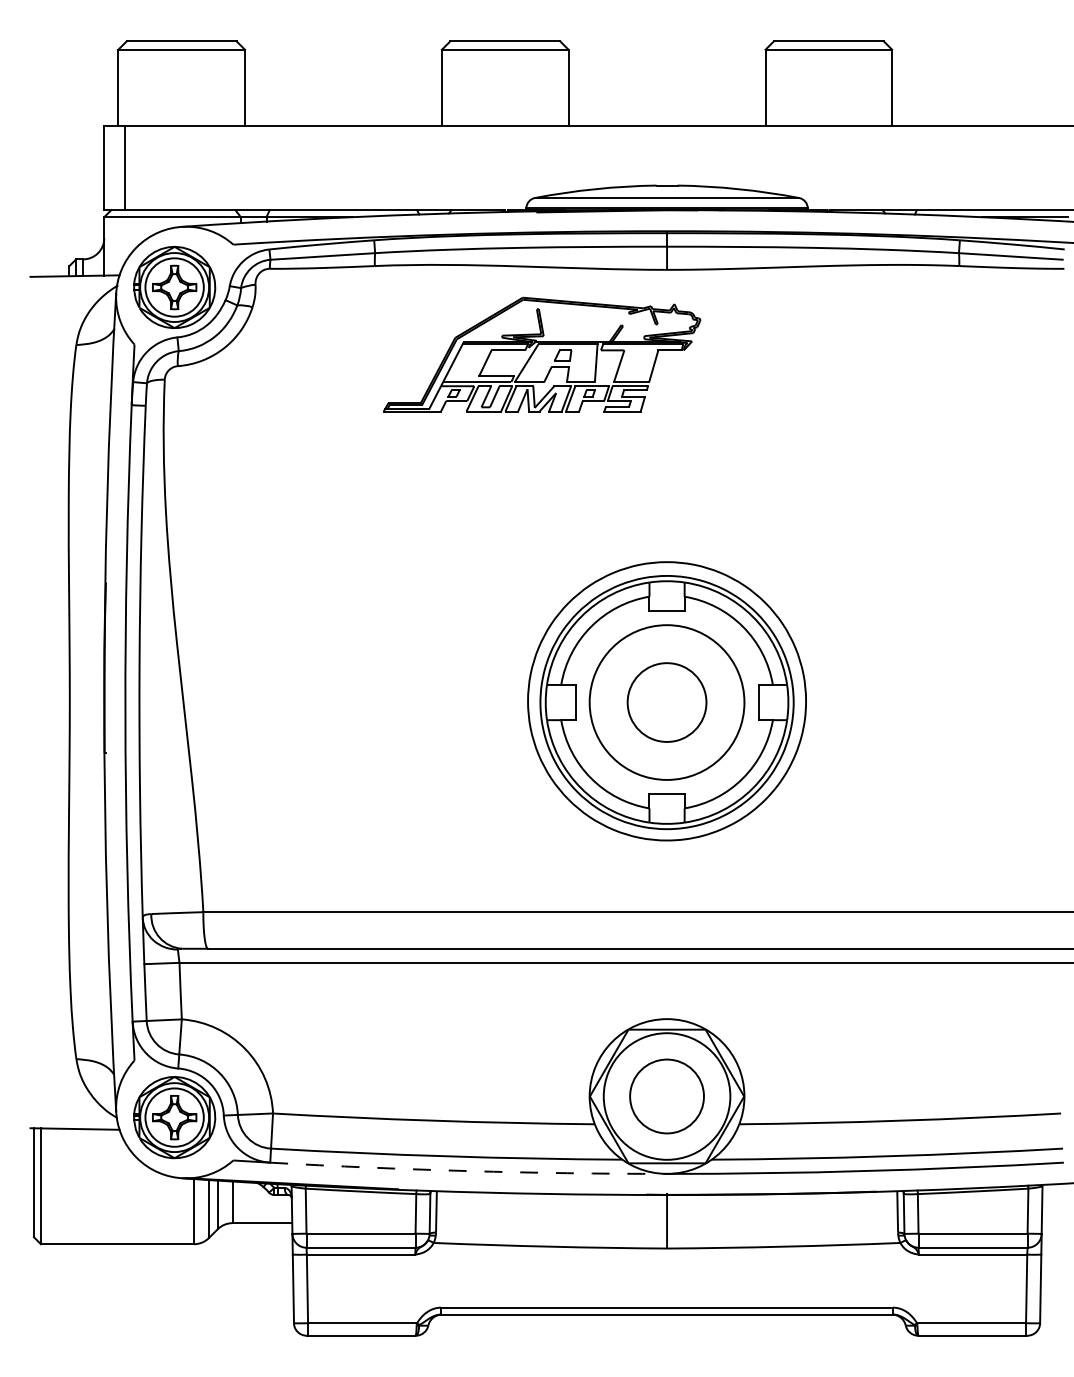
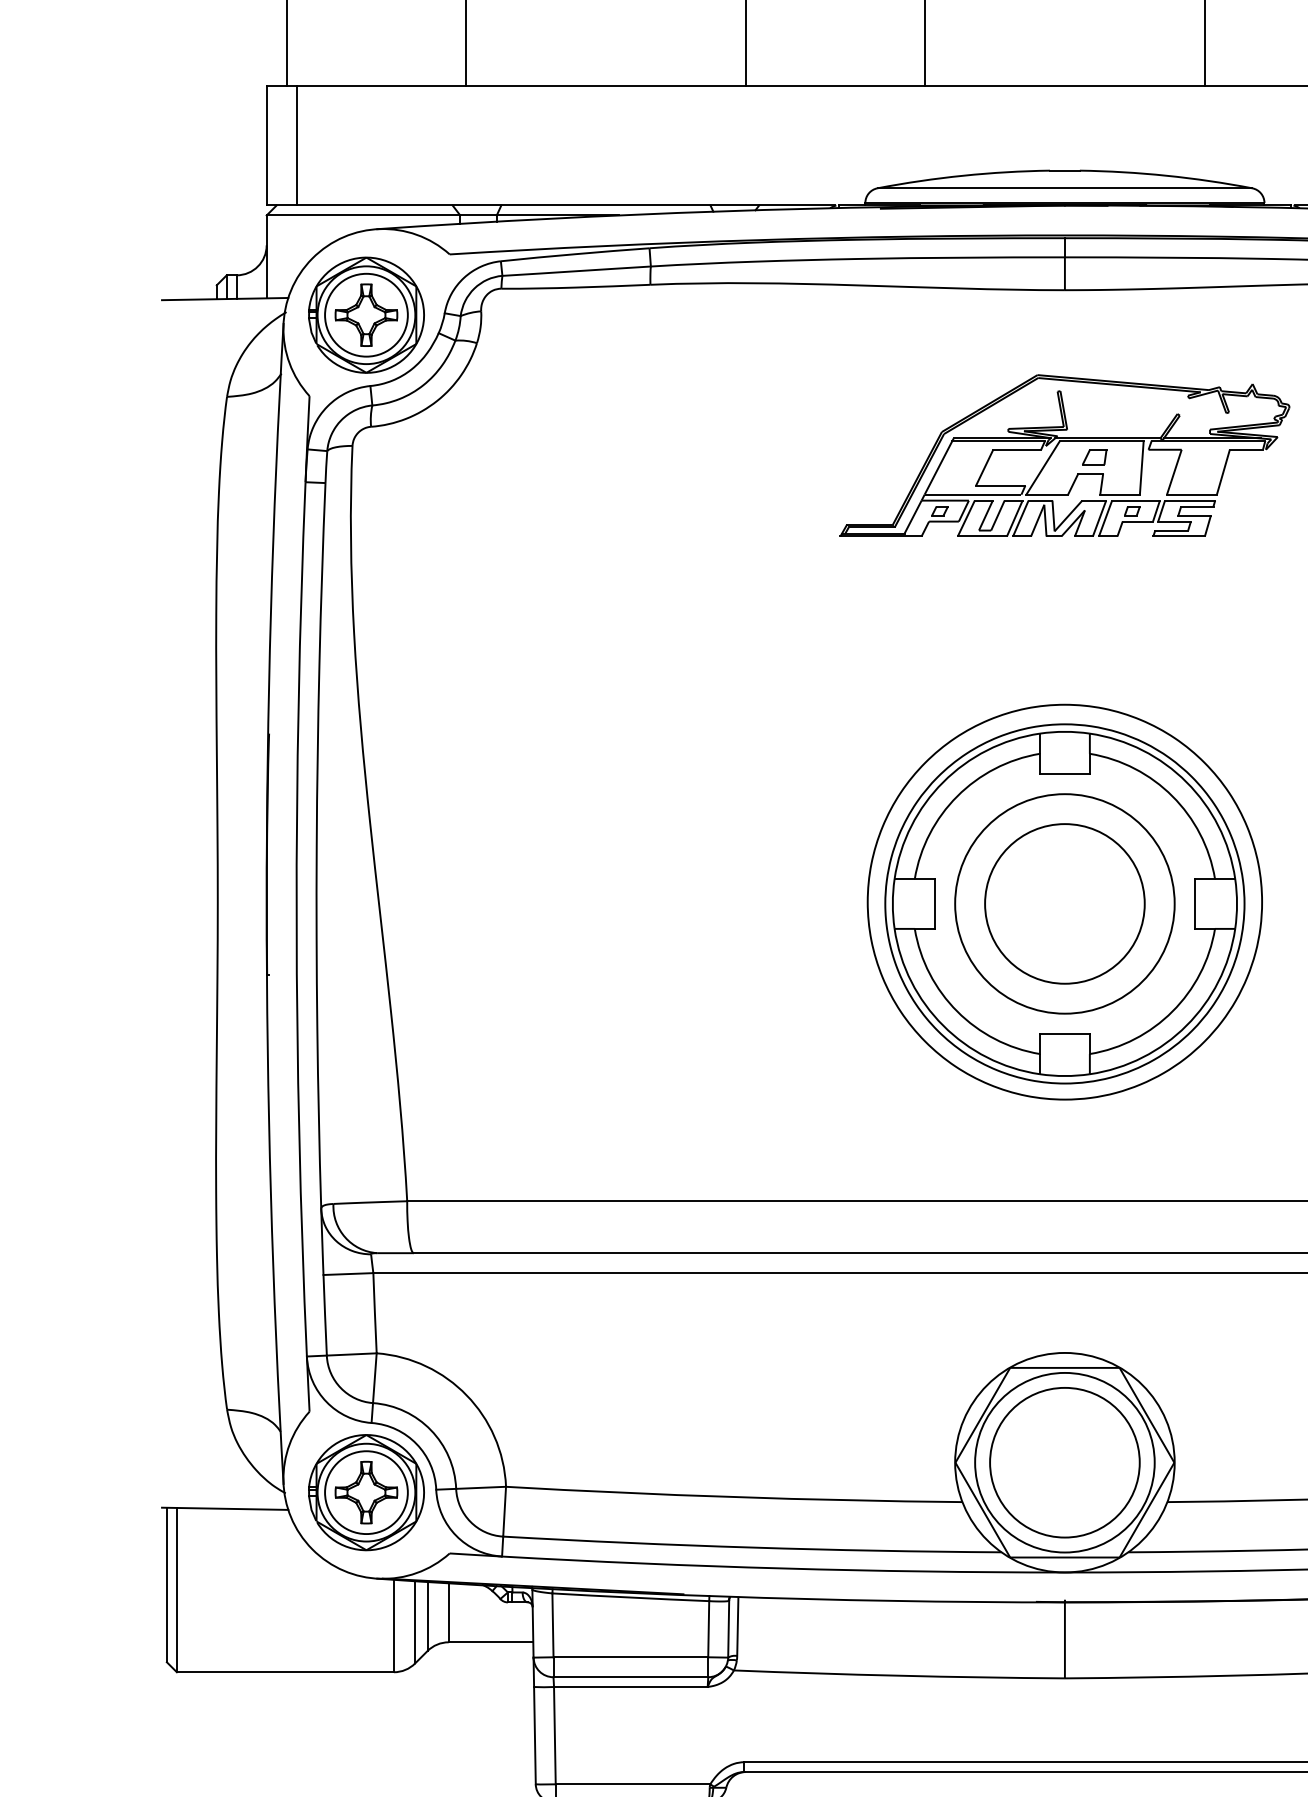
part: (542, 354) -> (1065, 455), moved
circle: (666, 702) -> (1064, 903), size x1.43
circle: (666, 1096) -> (1064, 1462), size x1.43
arc: (468, 1171) -> (783, 1569), dashed -> solid

